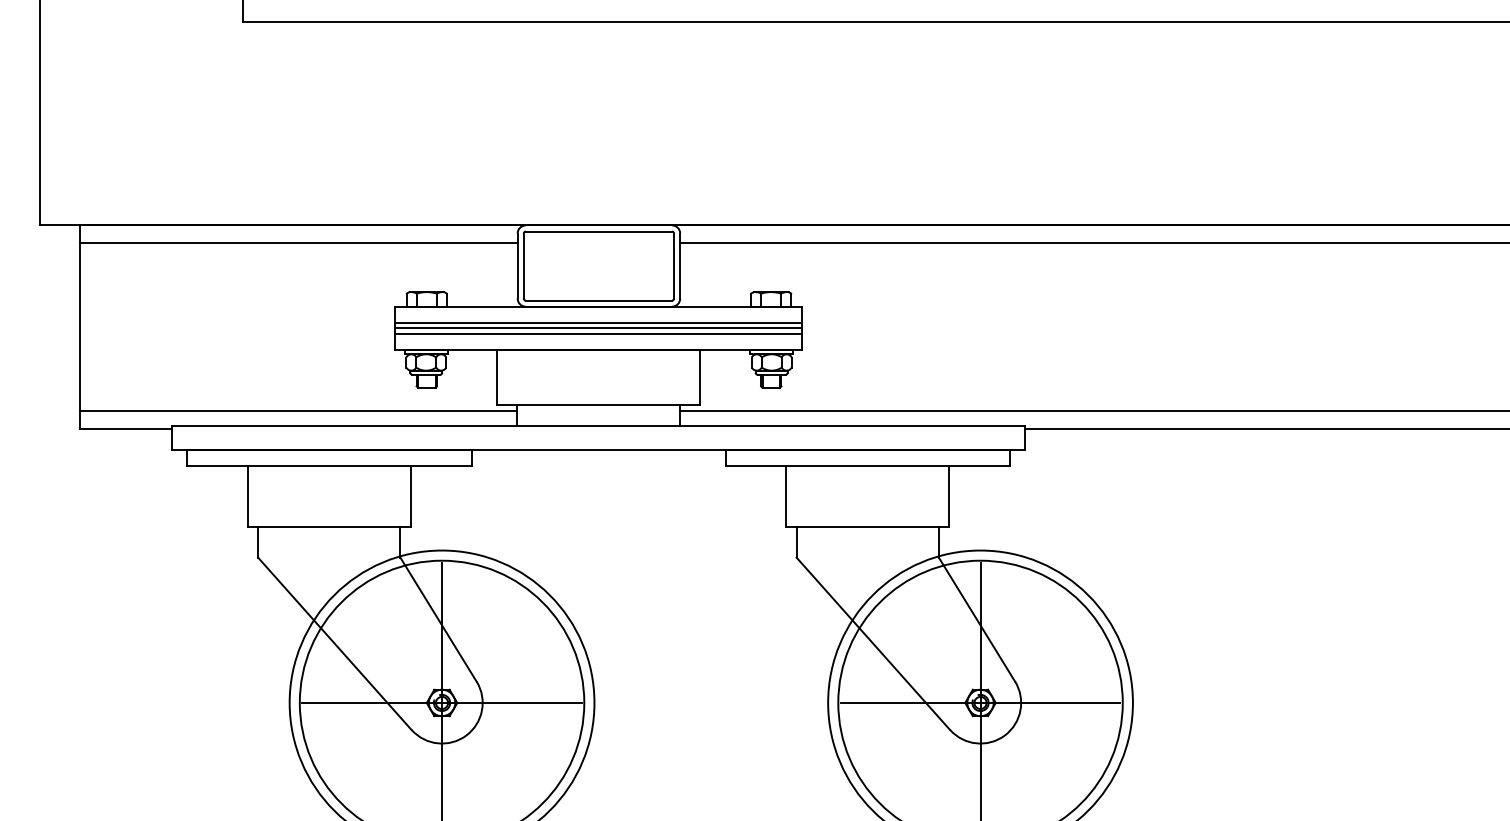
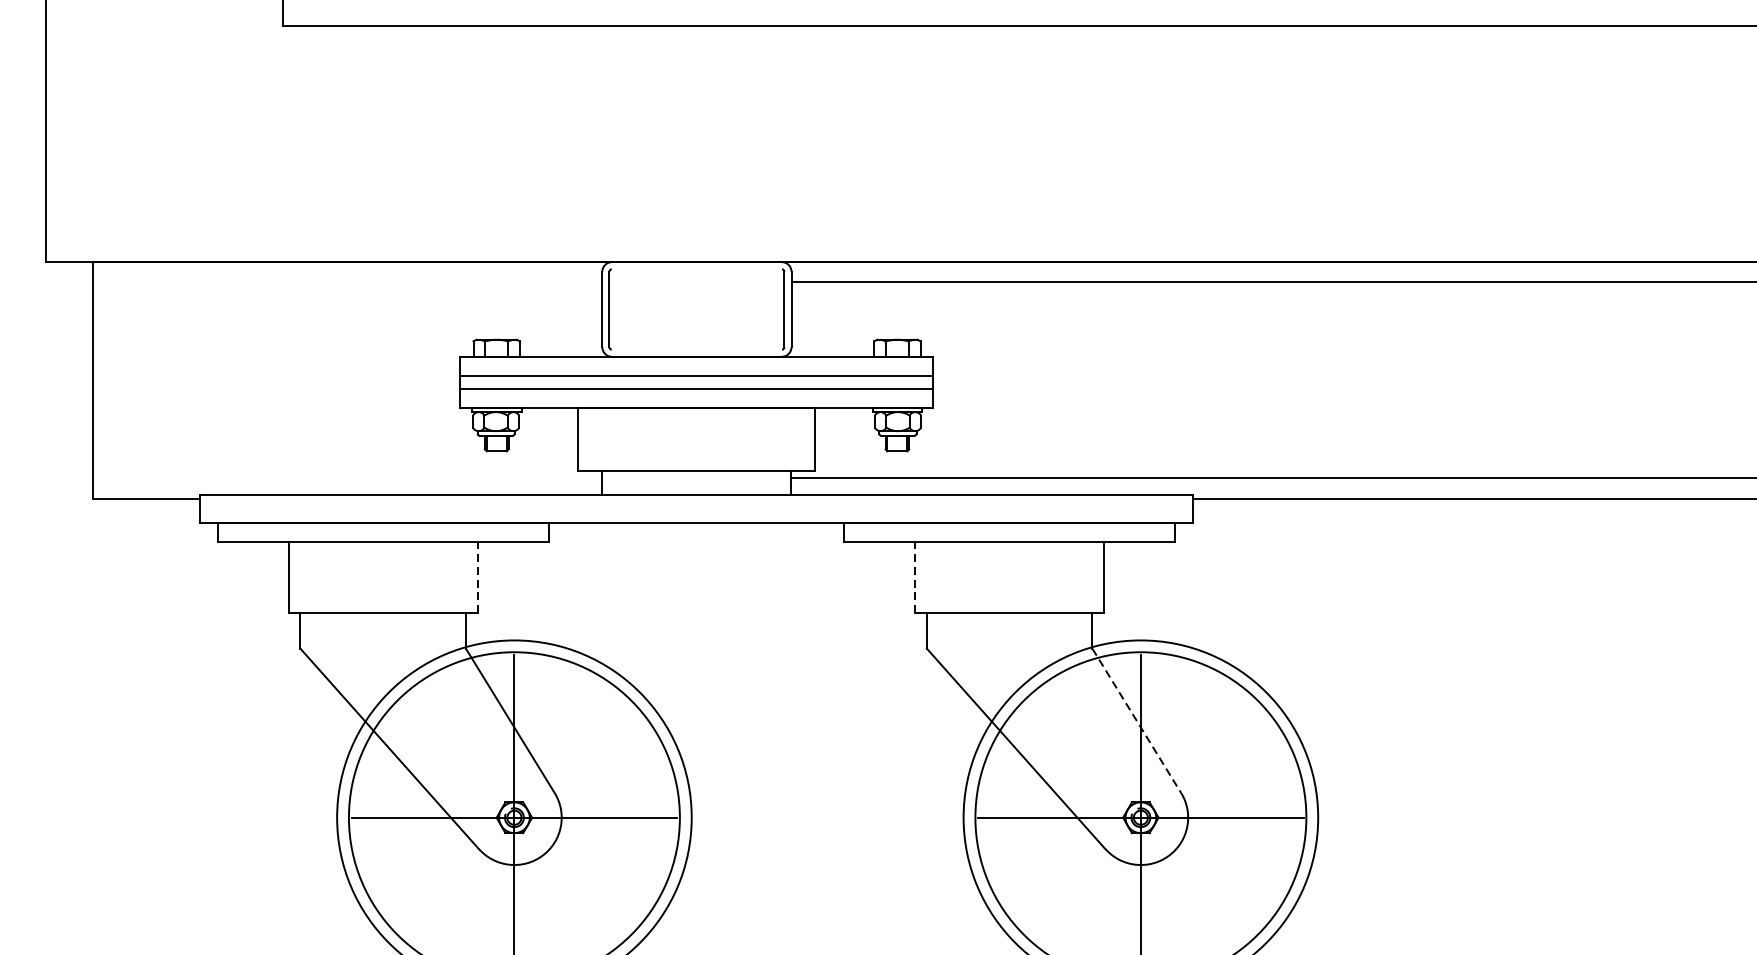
line: (598, 231) -> (696, 269), removed
line: (298, 242) -> (347, 282), removed
line: (598, 300) -> (696, 349), removed
line: (598, 328) -> (696, 382), removed
line: (298, 411) -> (347, 478), removed
line: (410, 496) -> (477, 577), solid -> dashed
line: (786, 496) -> (915, 577), solid -> dashed
line: (976, 619) -> (1136, 720), solid -> dashed

